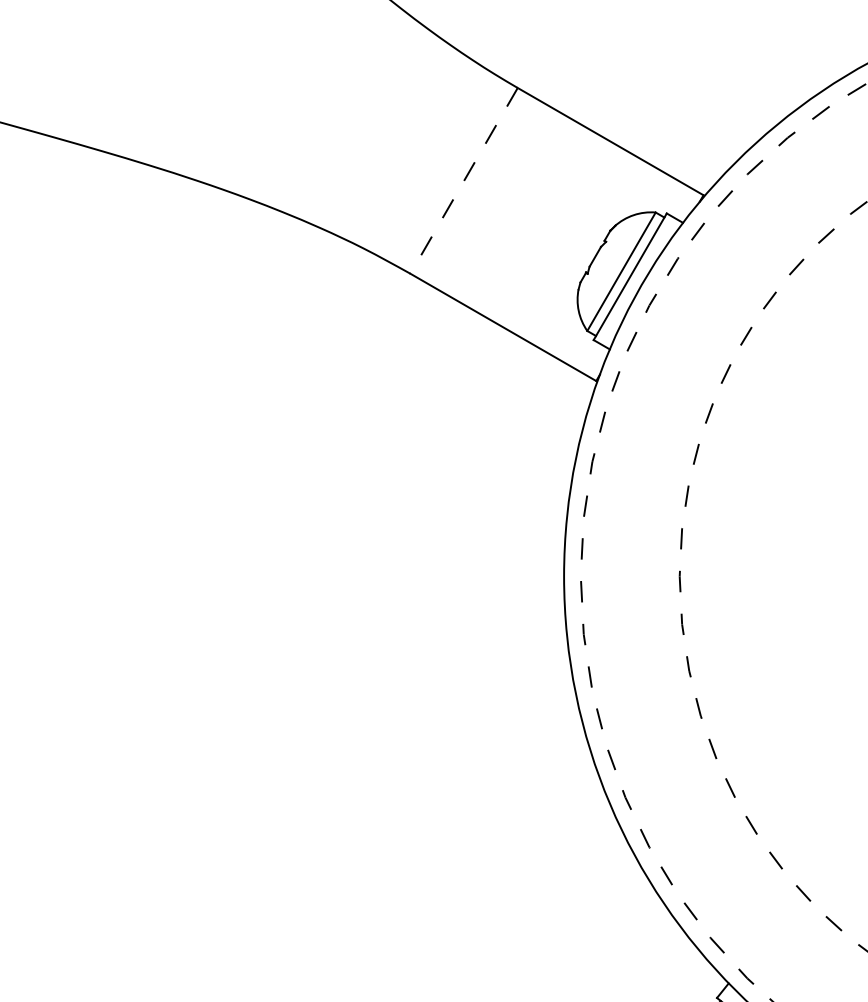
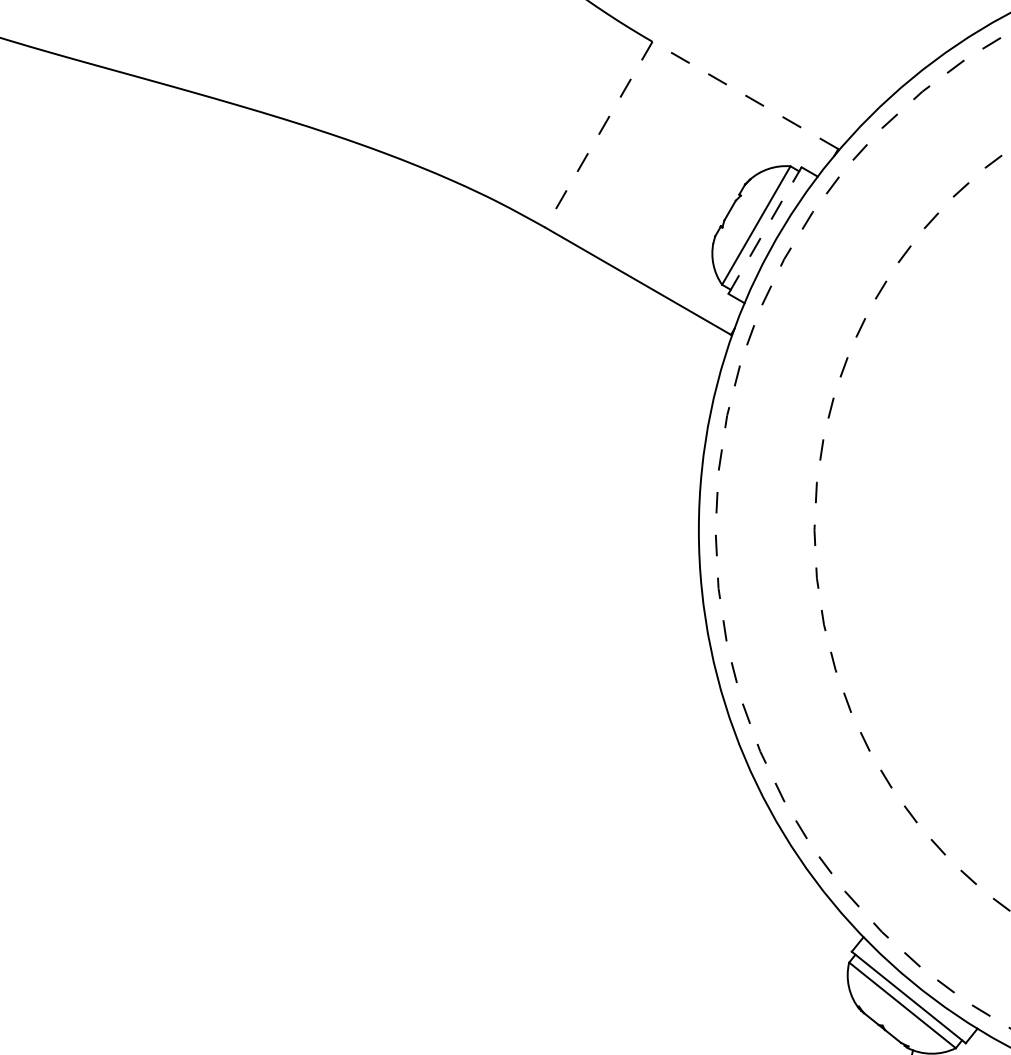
line: (609, 141) -> (744, 95), solid -> dashed
line: (630, 276) -> (765, 230), solid -> dashed

